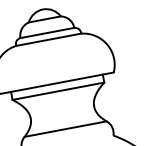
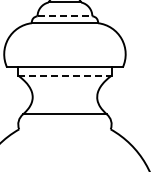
line: (48, 33) -> (65, 16), solid -> dashed
line: (57, 91) -> (64, 75), solid -> dashed

